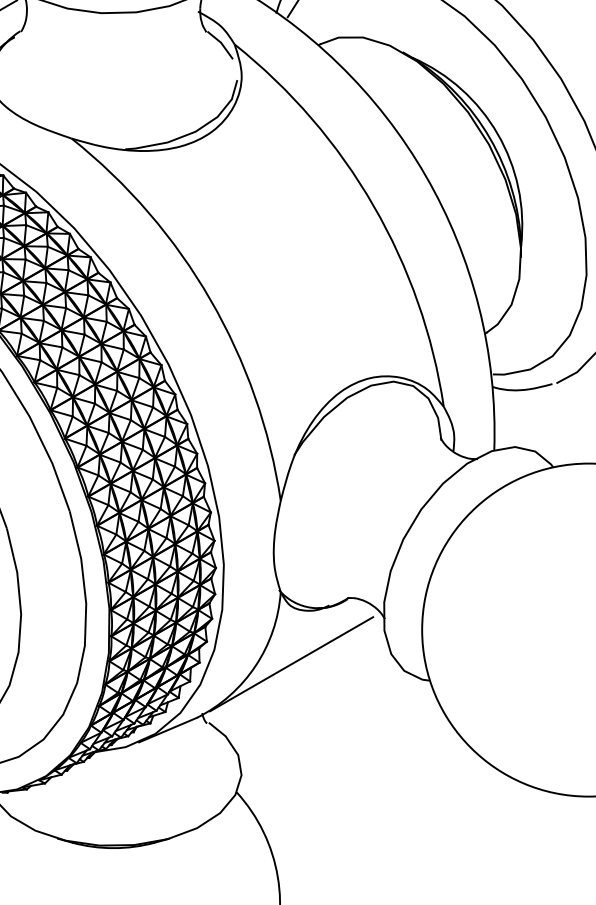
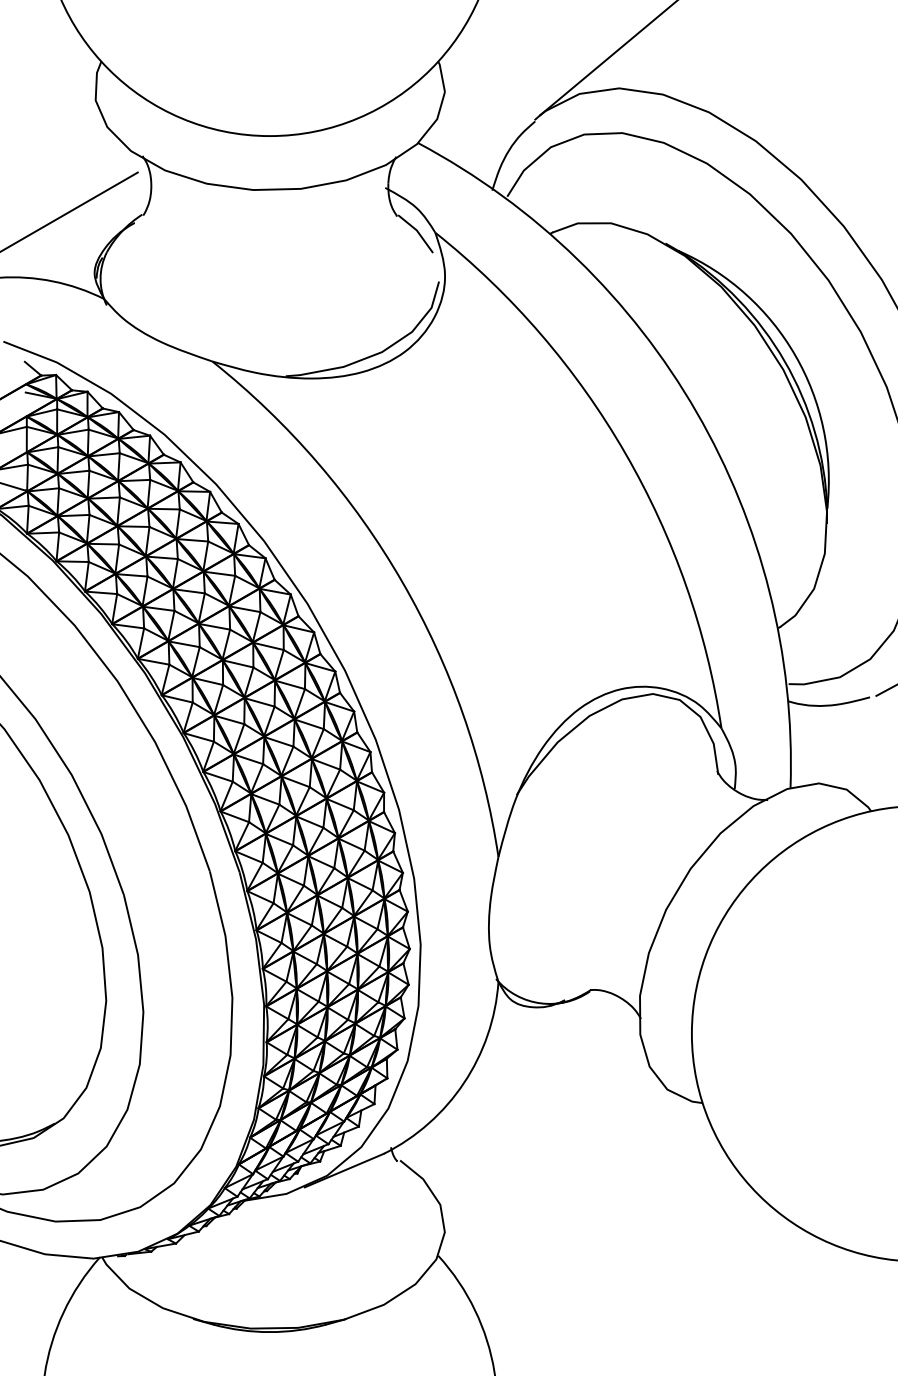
line: (291, 664) -> (512, 1080), removed

